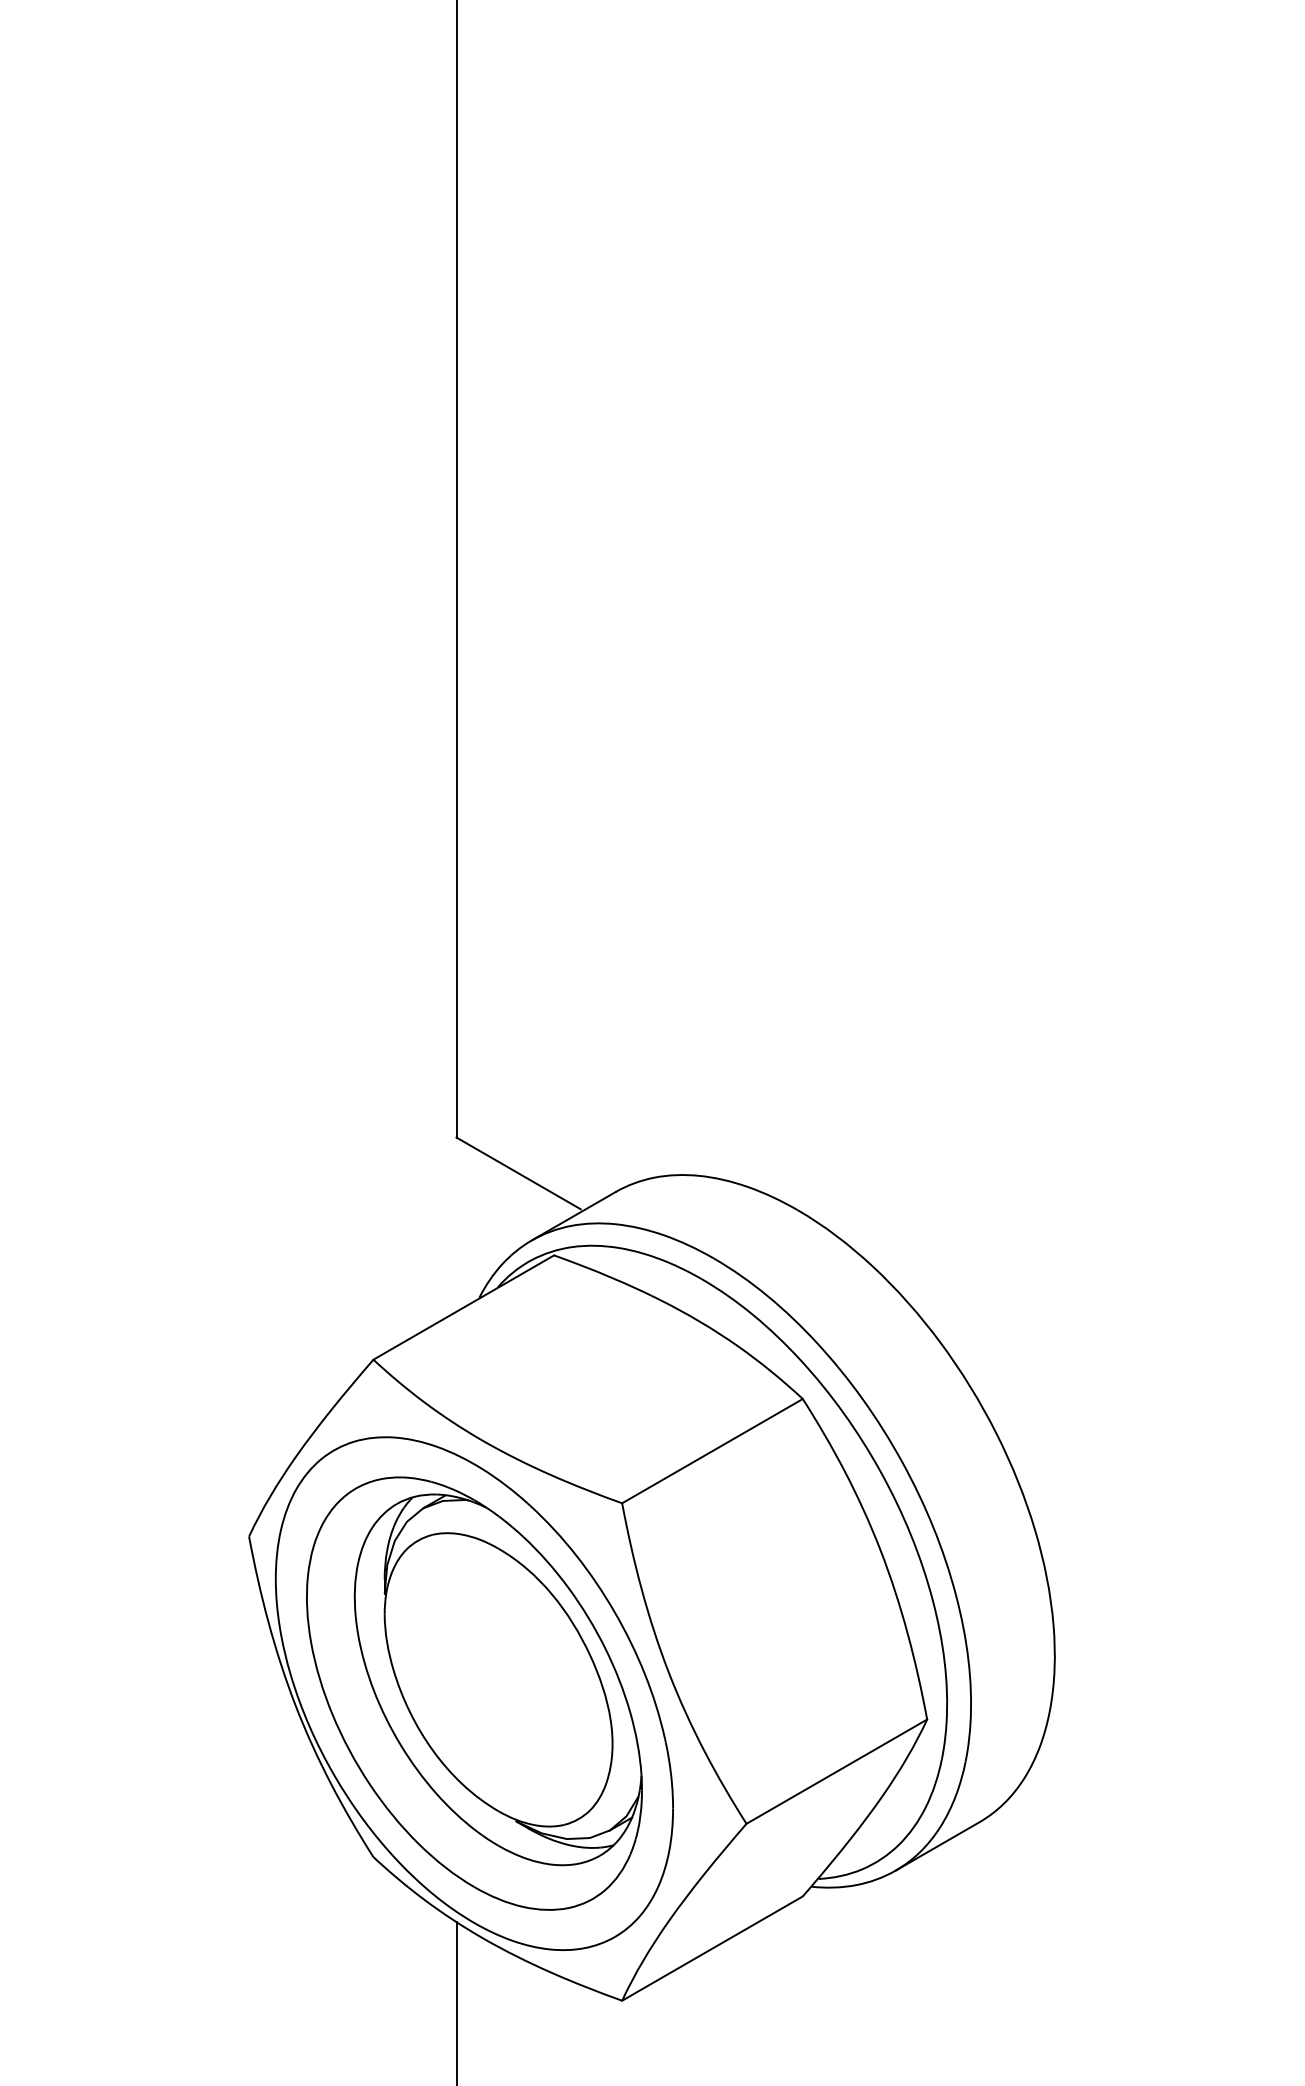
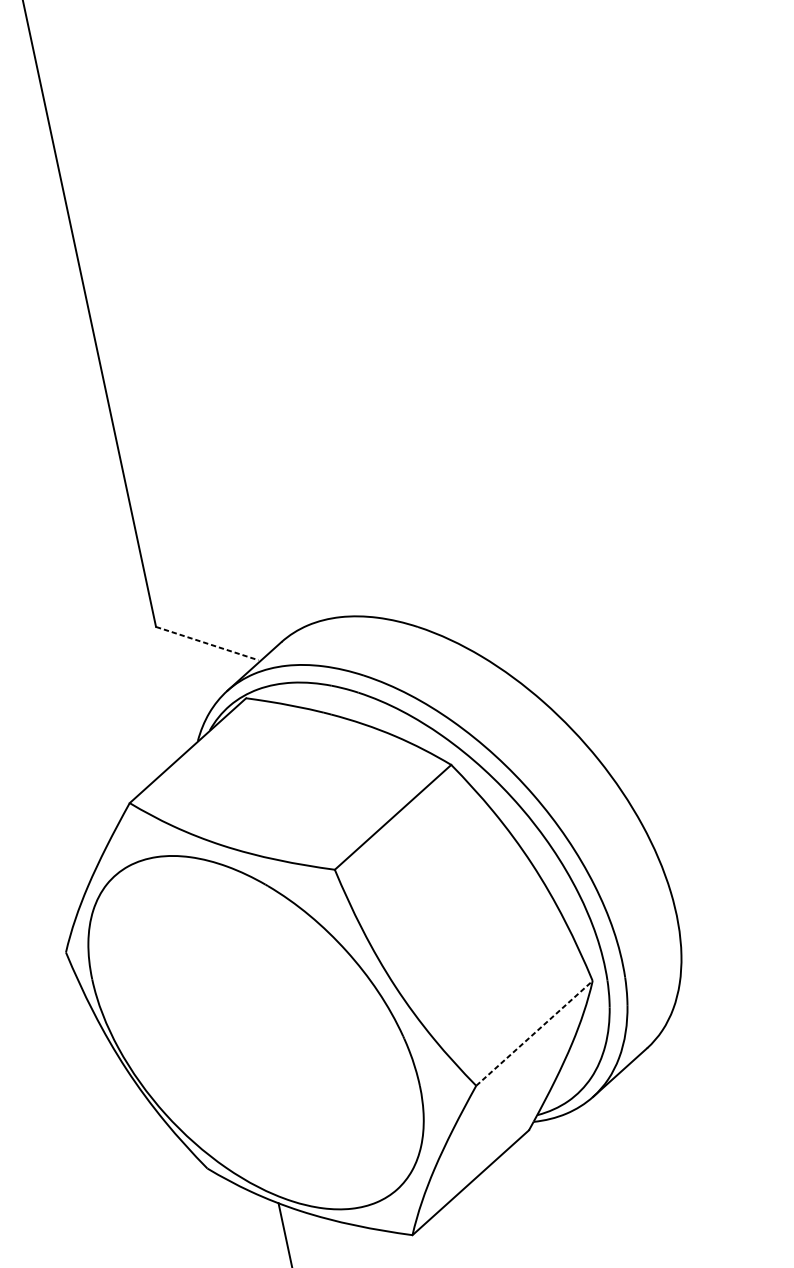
line: (518, 1173) -> (207, 643), solid -> dashed
part: (474, 1693) -> (256, 1032), removed
line: (837, 1771) -> (534, 1033), solid -> dashed

